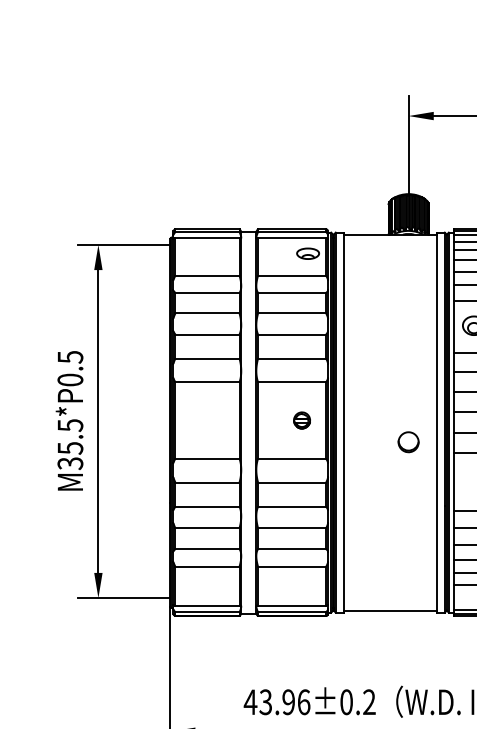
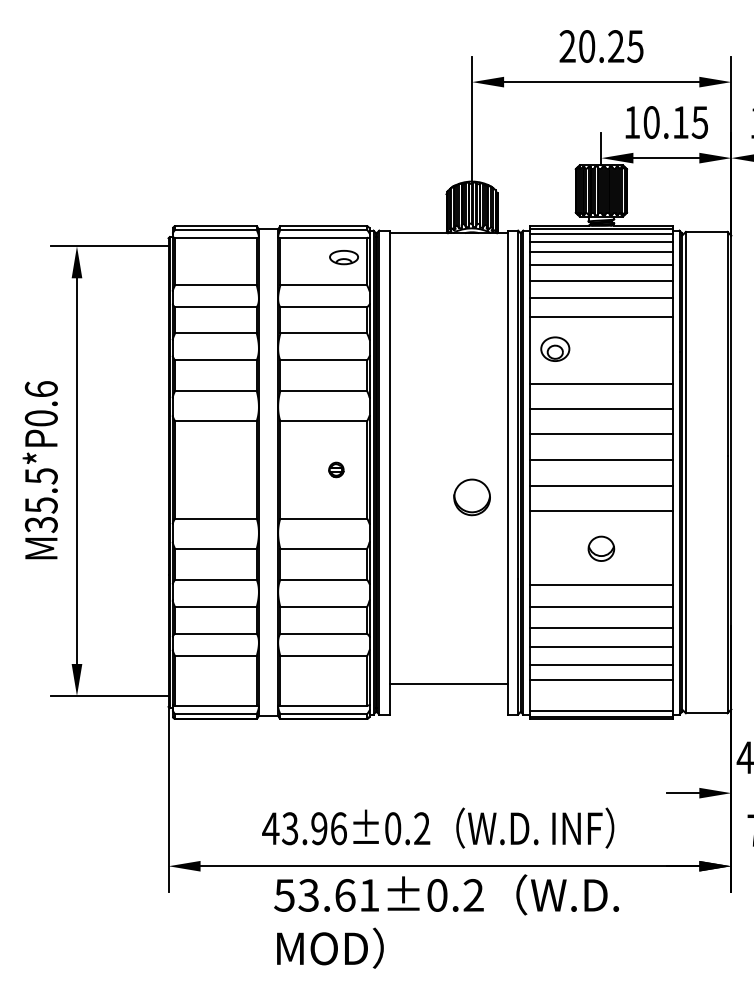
text: (69, 357) -> (40, 389), M35.5*P0.5 -> M35.5*P0.6
part: (302, 420) -> (336, 469), size x0.7
part: (408, 442) -> (471, 497), size x1.4
line: (390, 611) -> (448, 684), moved

